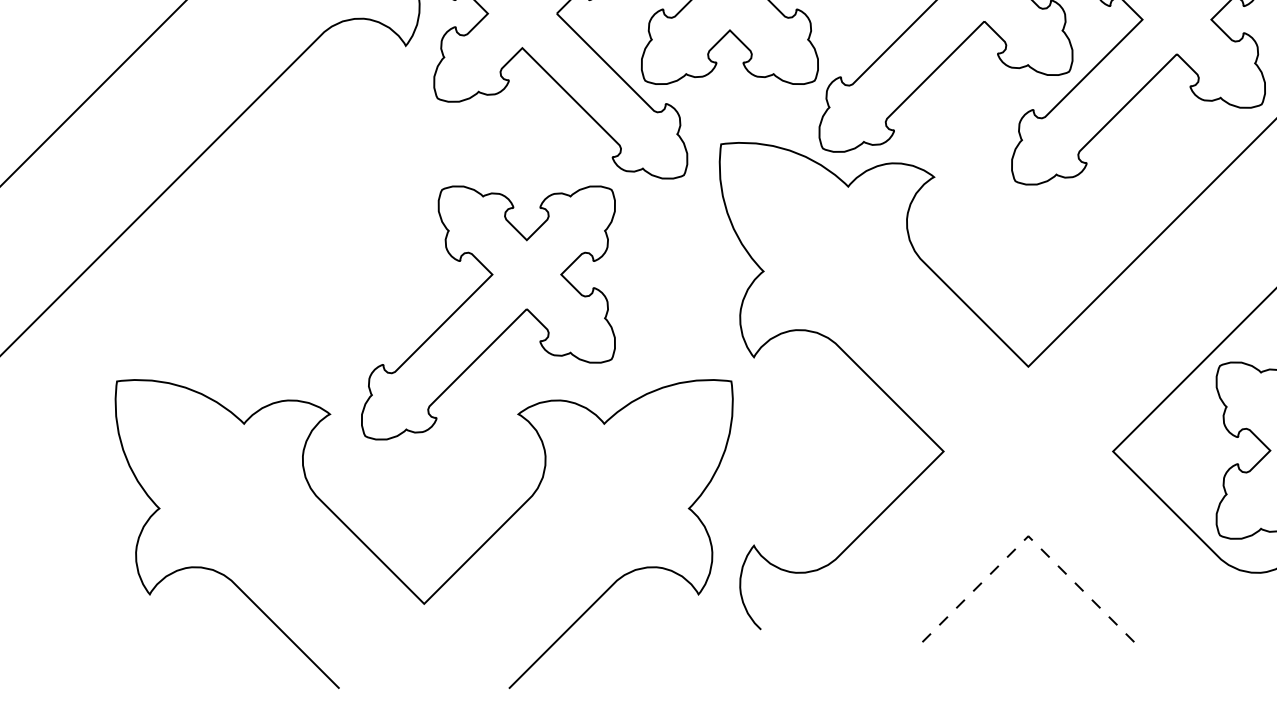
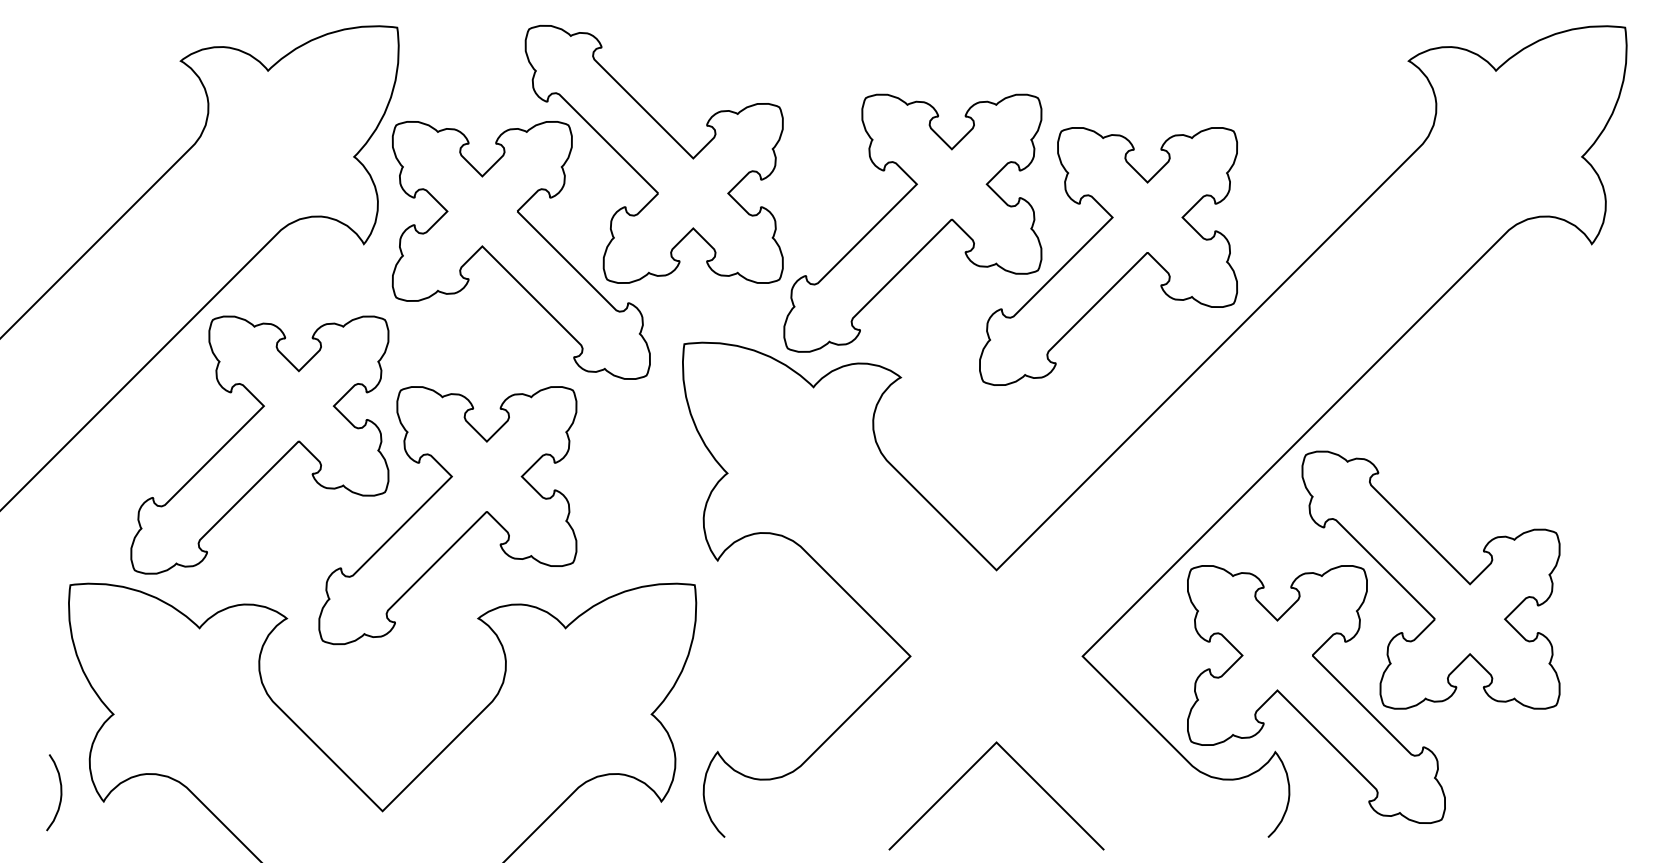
part: (303, 243) -> (259, 444), added
line: (1028, 536) -> (996, 742), dashed -> solid
curve: (107, 585) -> (60, 792), added

